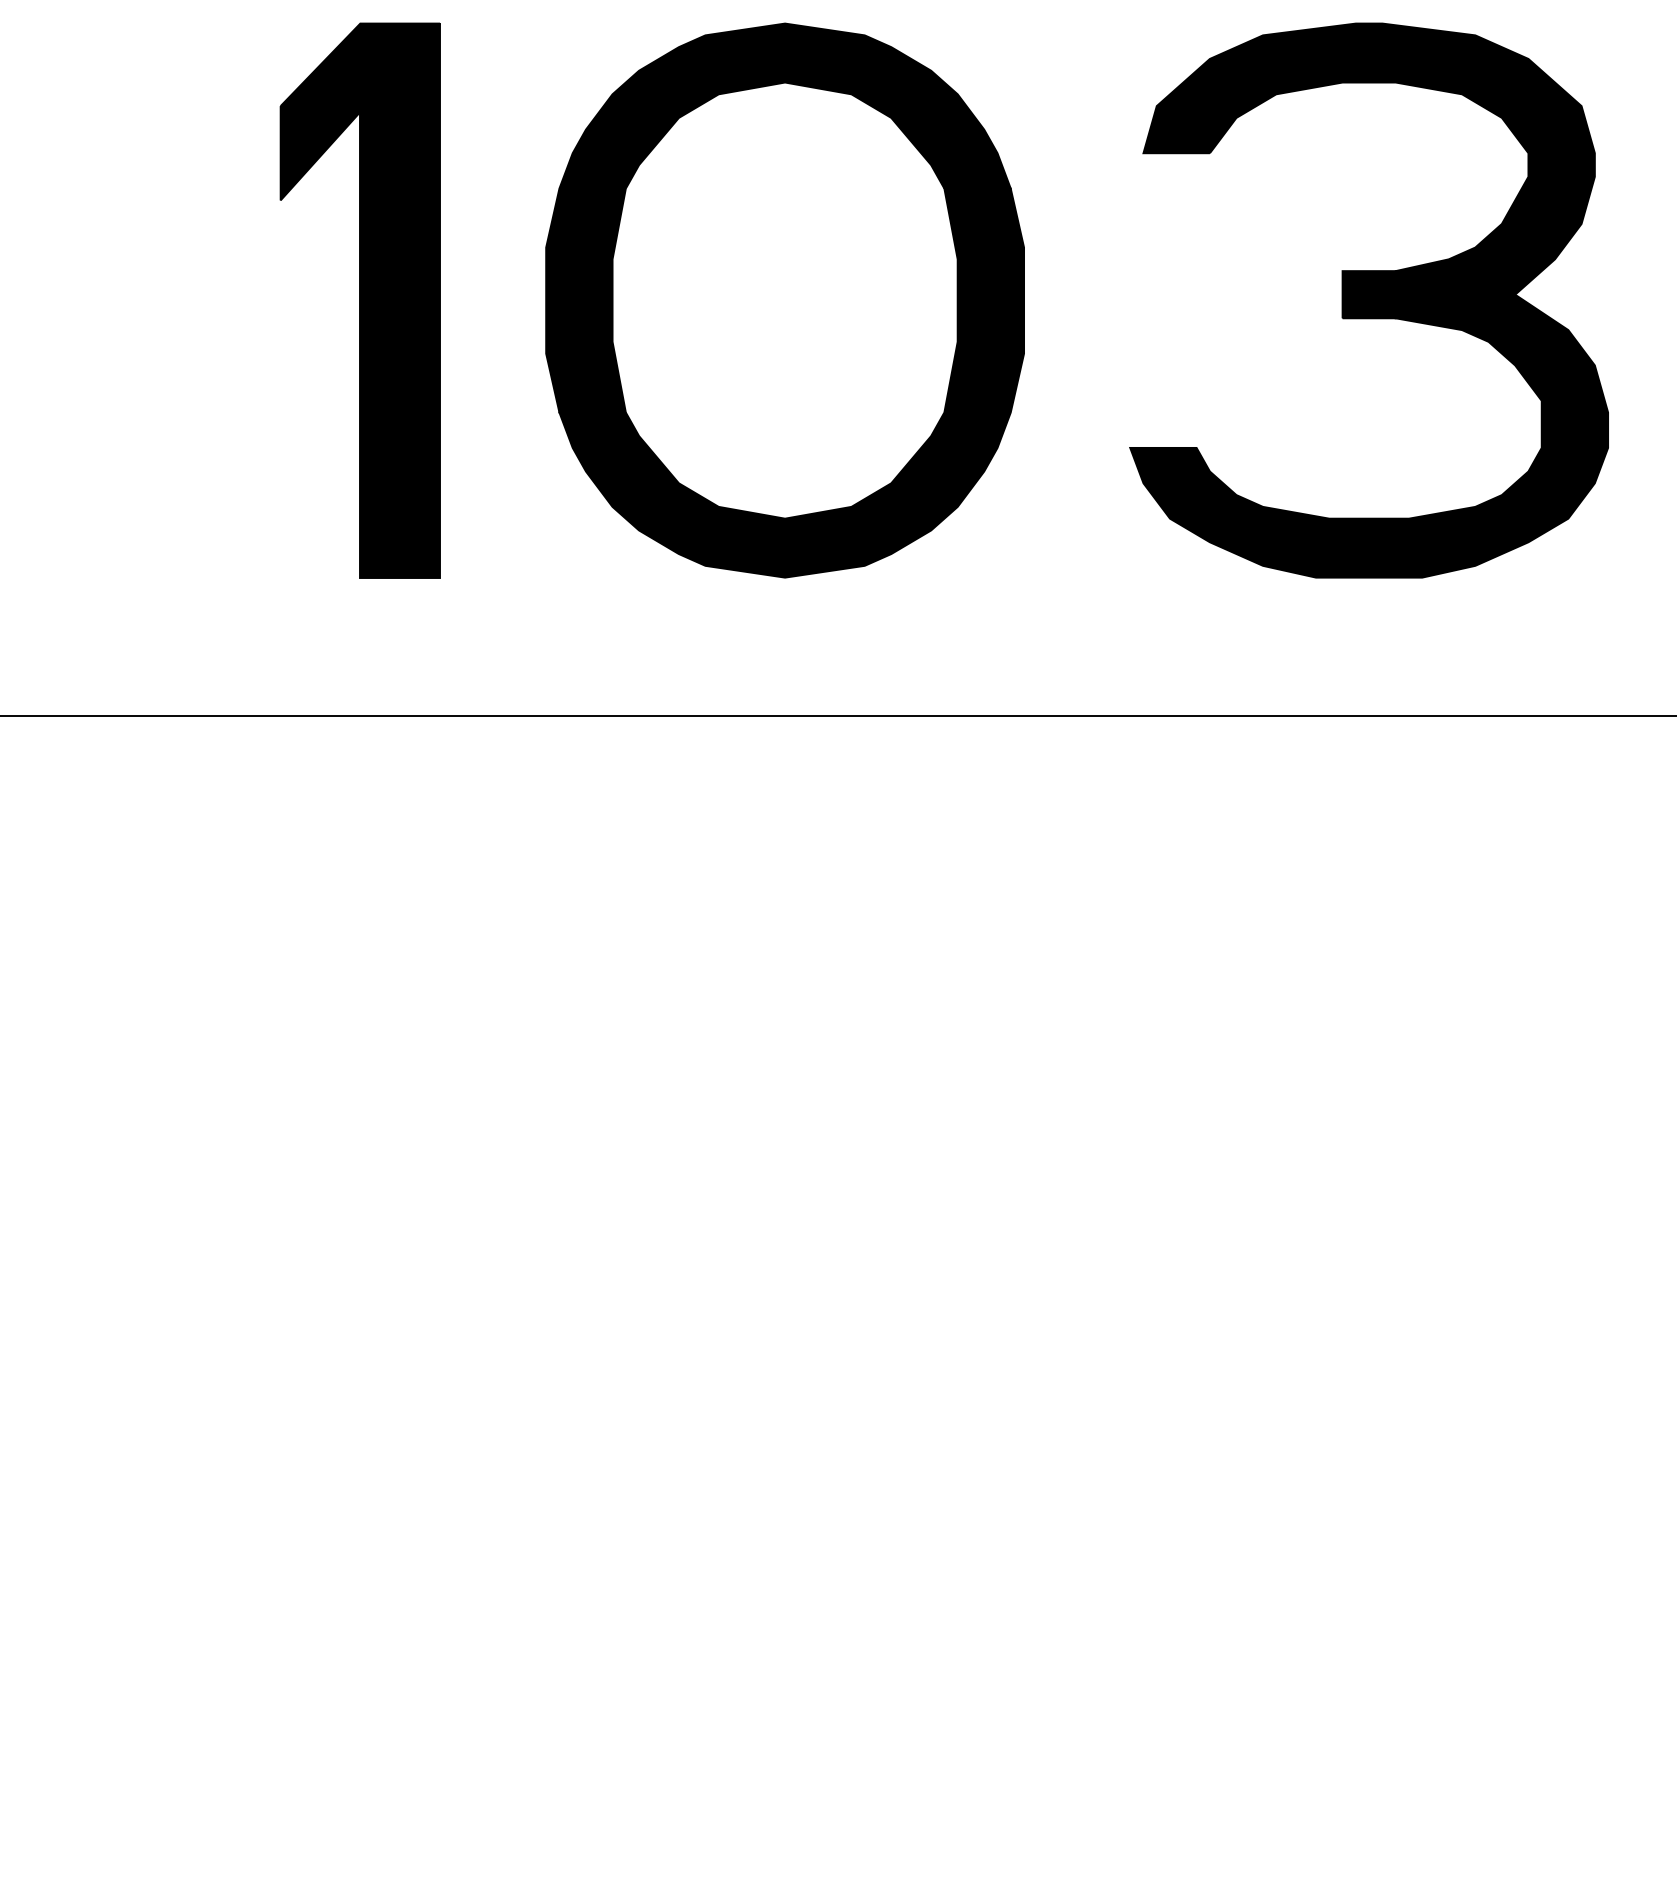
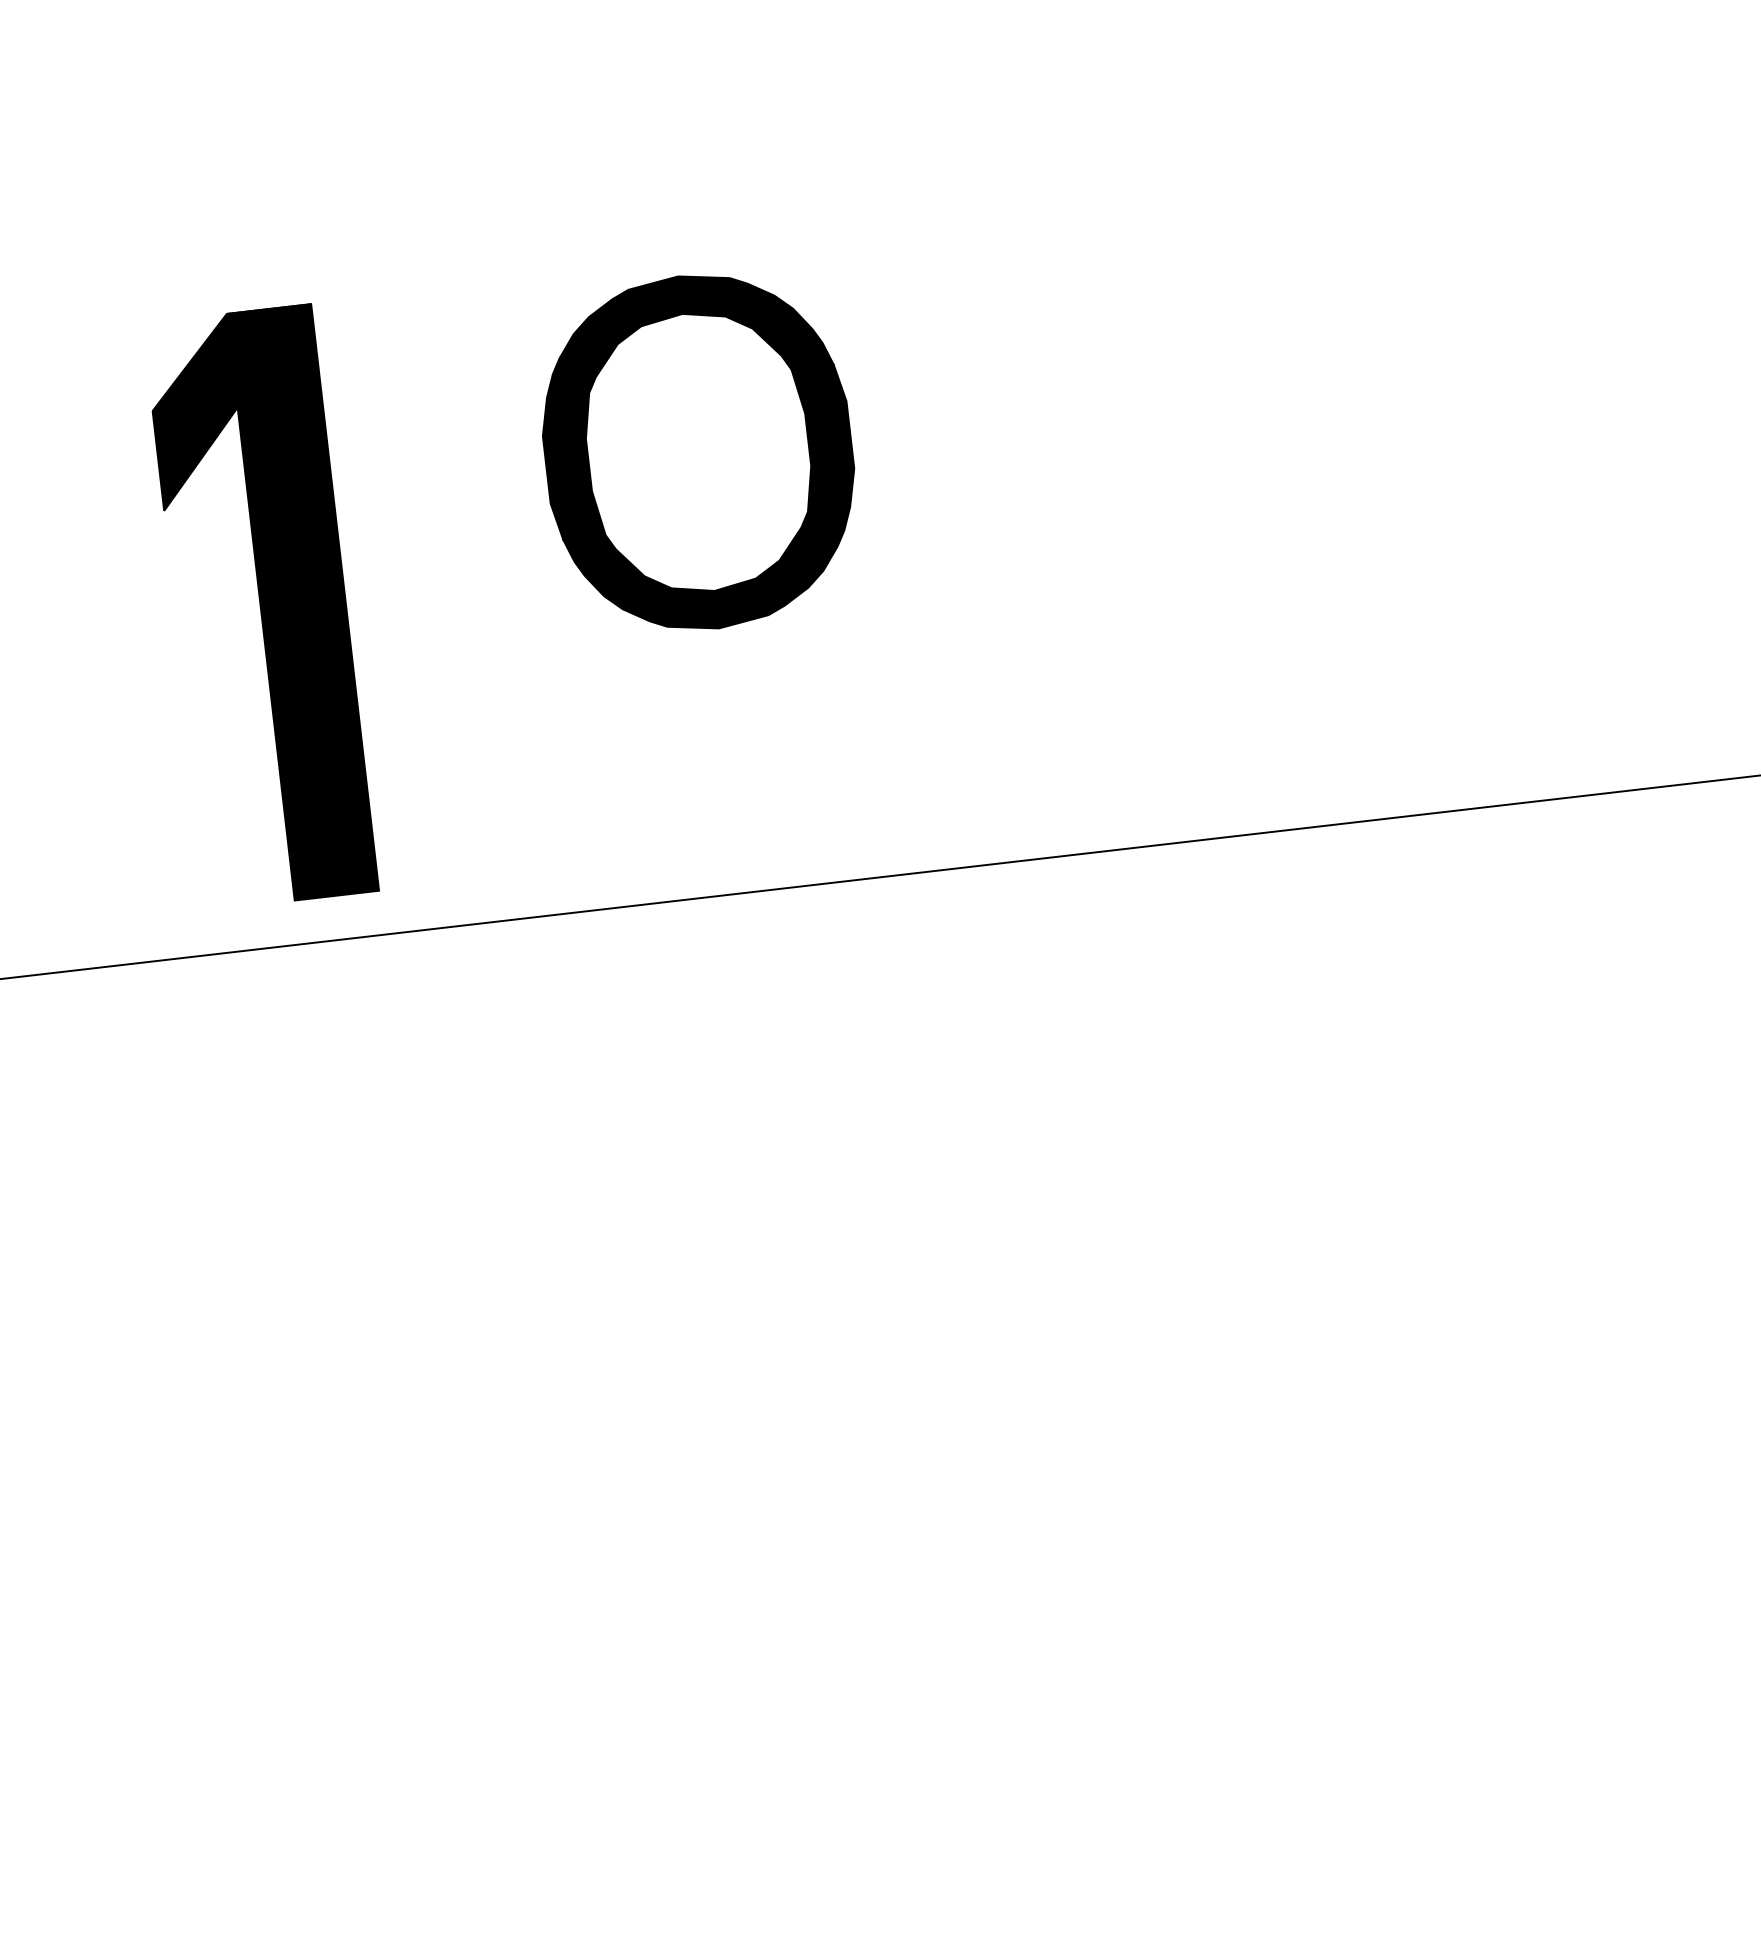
part: (359, 300) -> (259, 607), moved
part: (784, 300) -> (697, 452), size x0.6
part: (1368, 300) -> (1316, 380), removed

